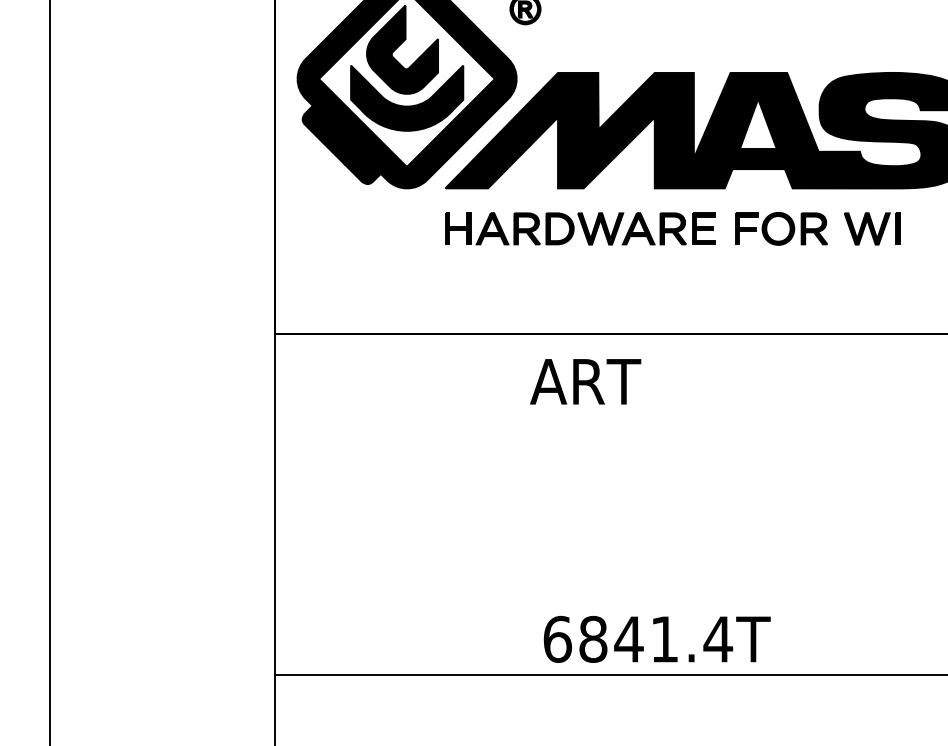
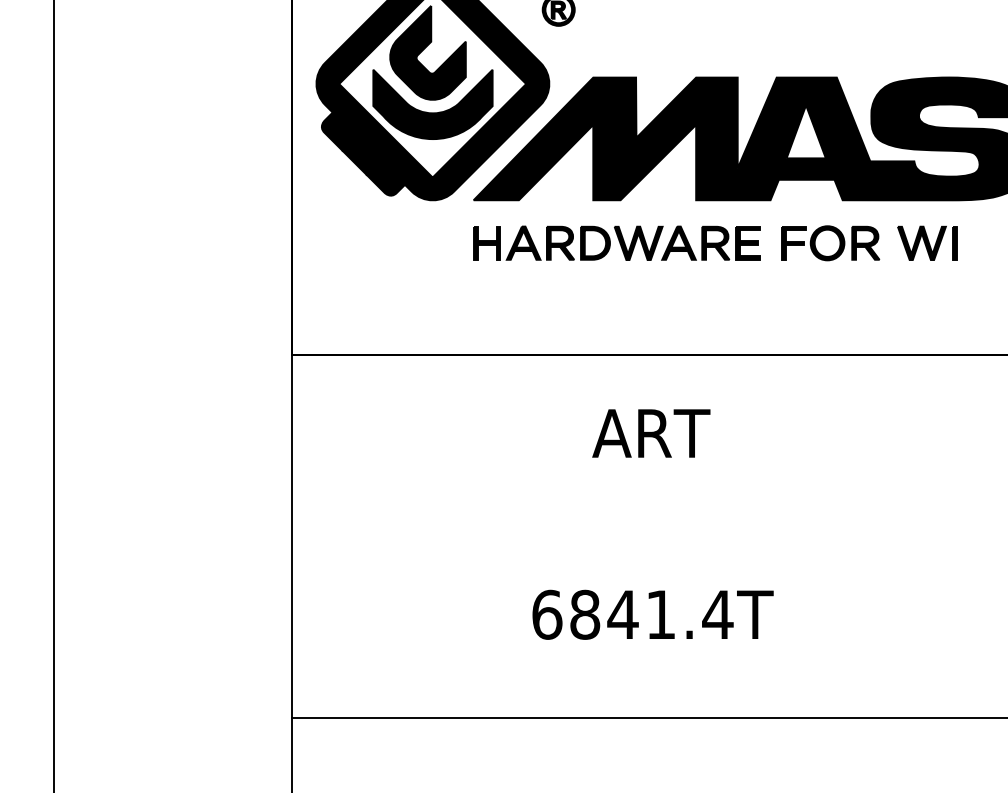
text: (585, 381) -> (651, 433), moved
text: (656, 638) -> (652, 613), moved

